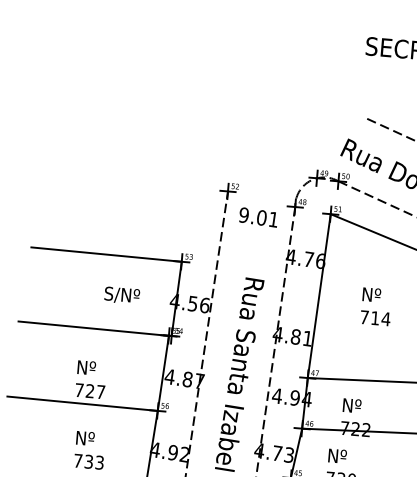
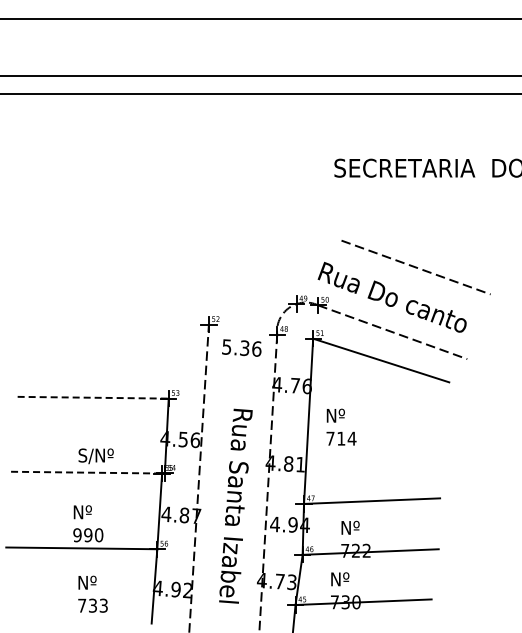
text: (258, 216) -> (241, 347), 9.01 -> 5.36
line: (106, 254) -> (93, 397), solid -> dashed
text: (121, 295) -> (95, 456), moved
text: (376, 306) -> (341, 426), moved
line: (93, 328) -> (86, 472), solid -> dashed
text: (90, 391) -> (88, 535), 727 -> 990

